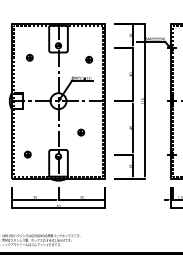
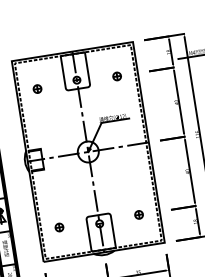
part: (29, 57) -> (37, 88), moved
part: (89, 59) -> (117, 76), moved
part: (81, 132) -> (139, 214), moved

